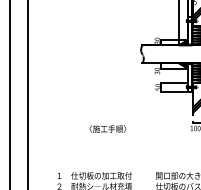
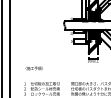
text: (106, 129) -> (33, 68), moved

